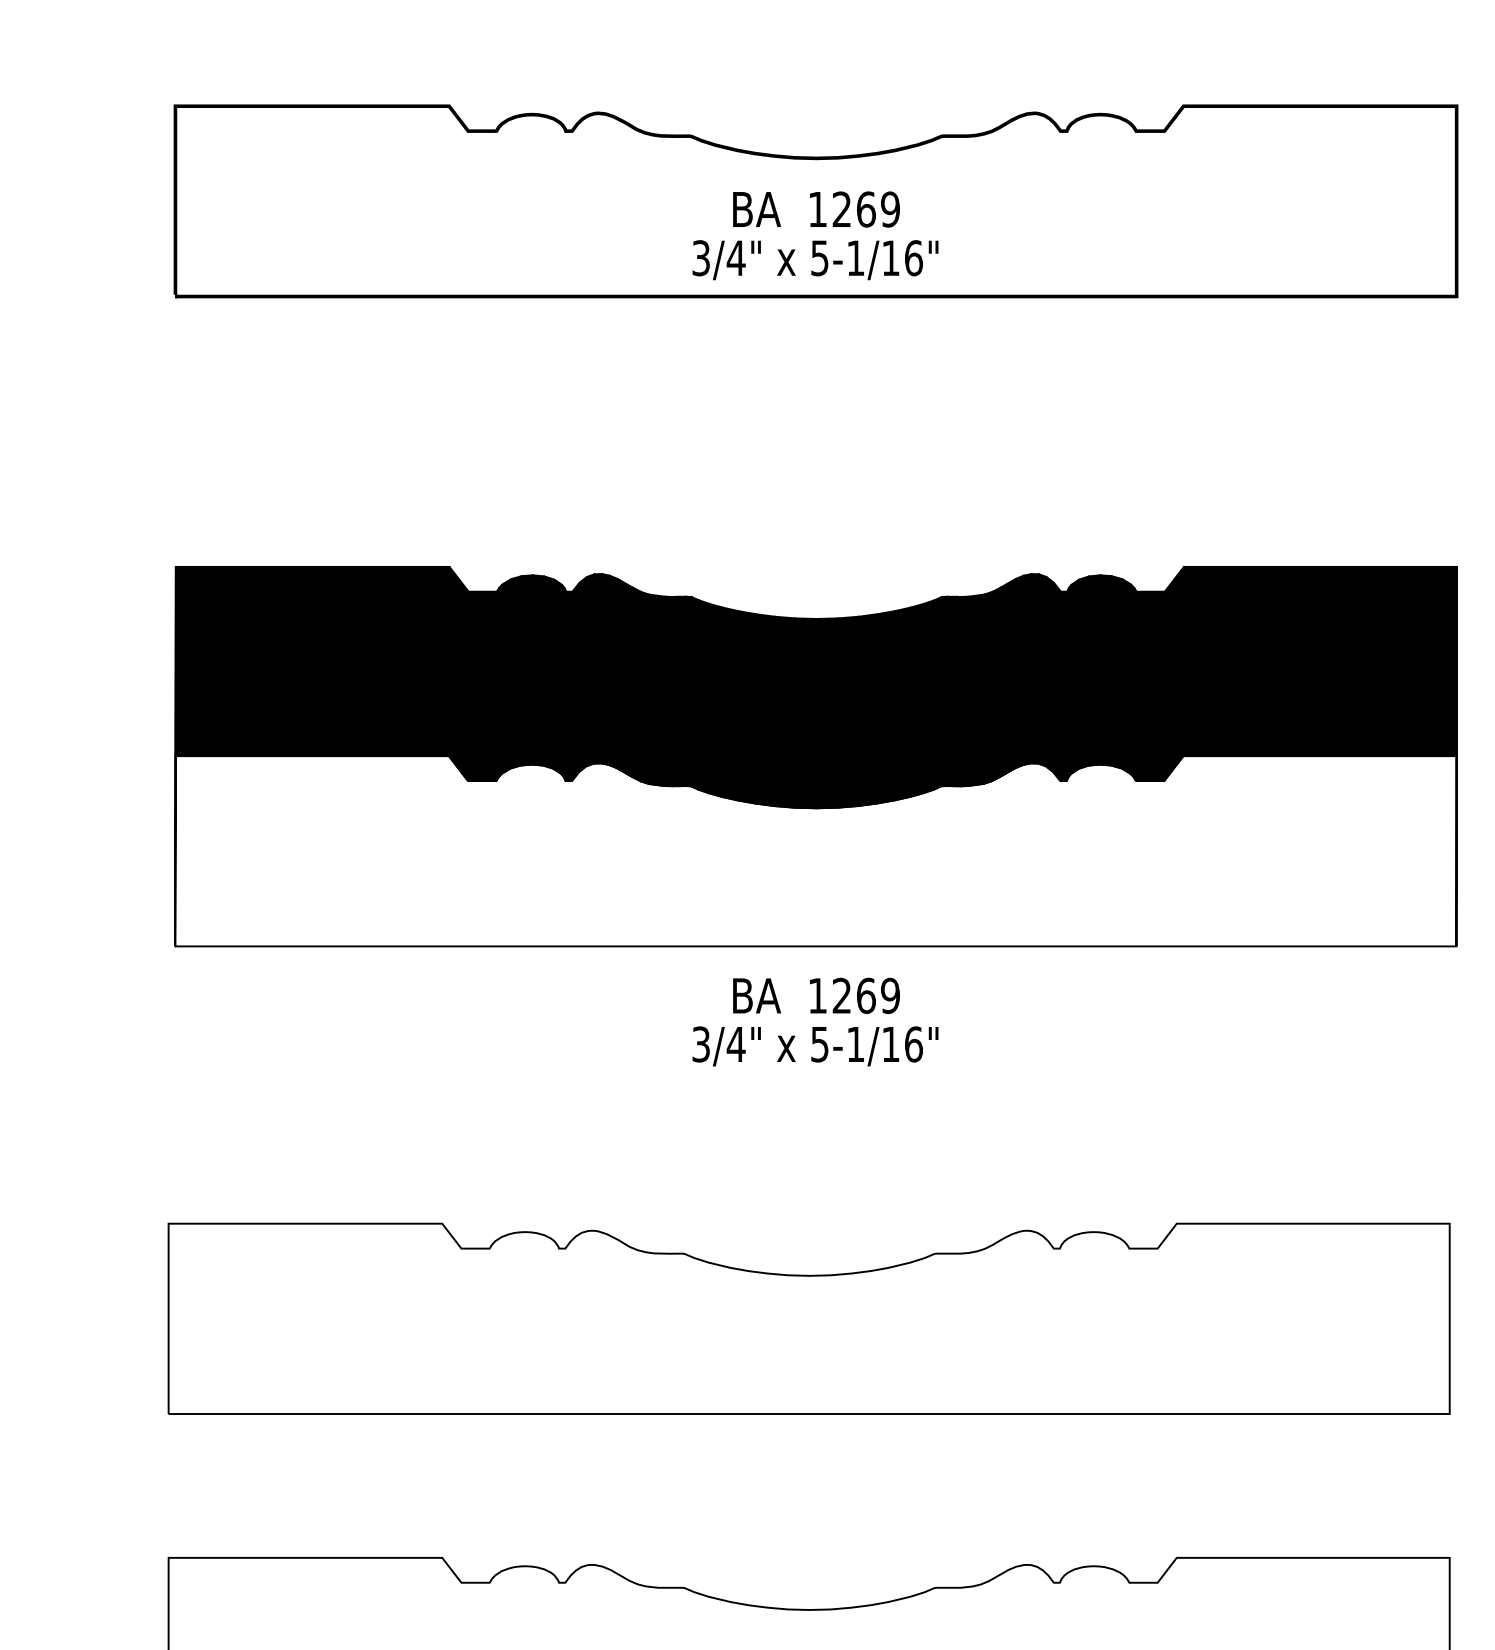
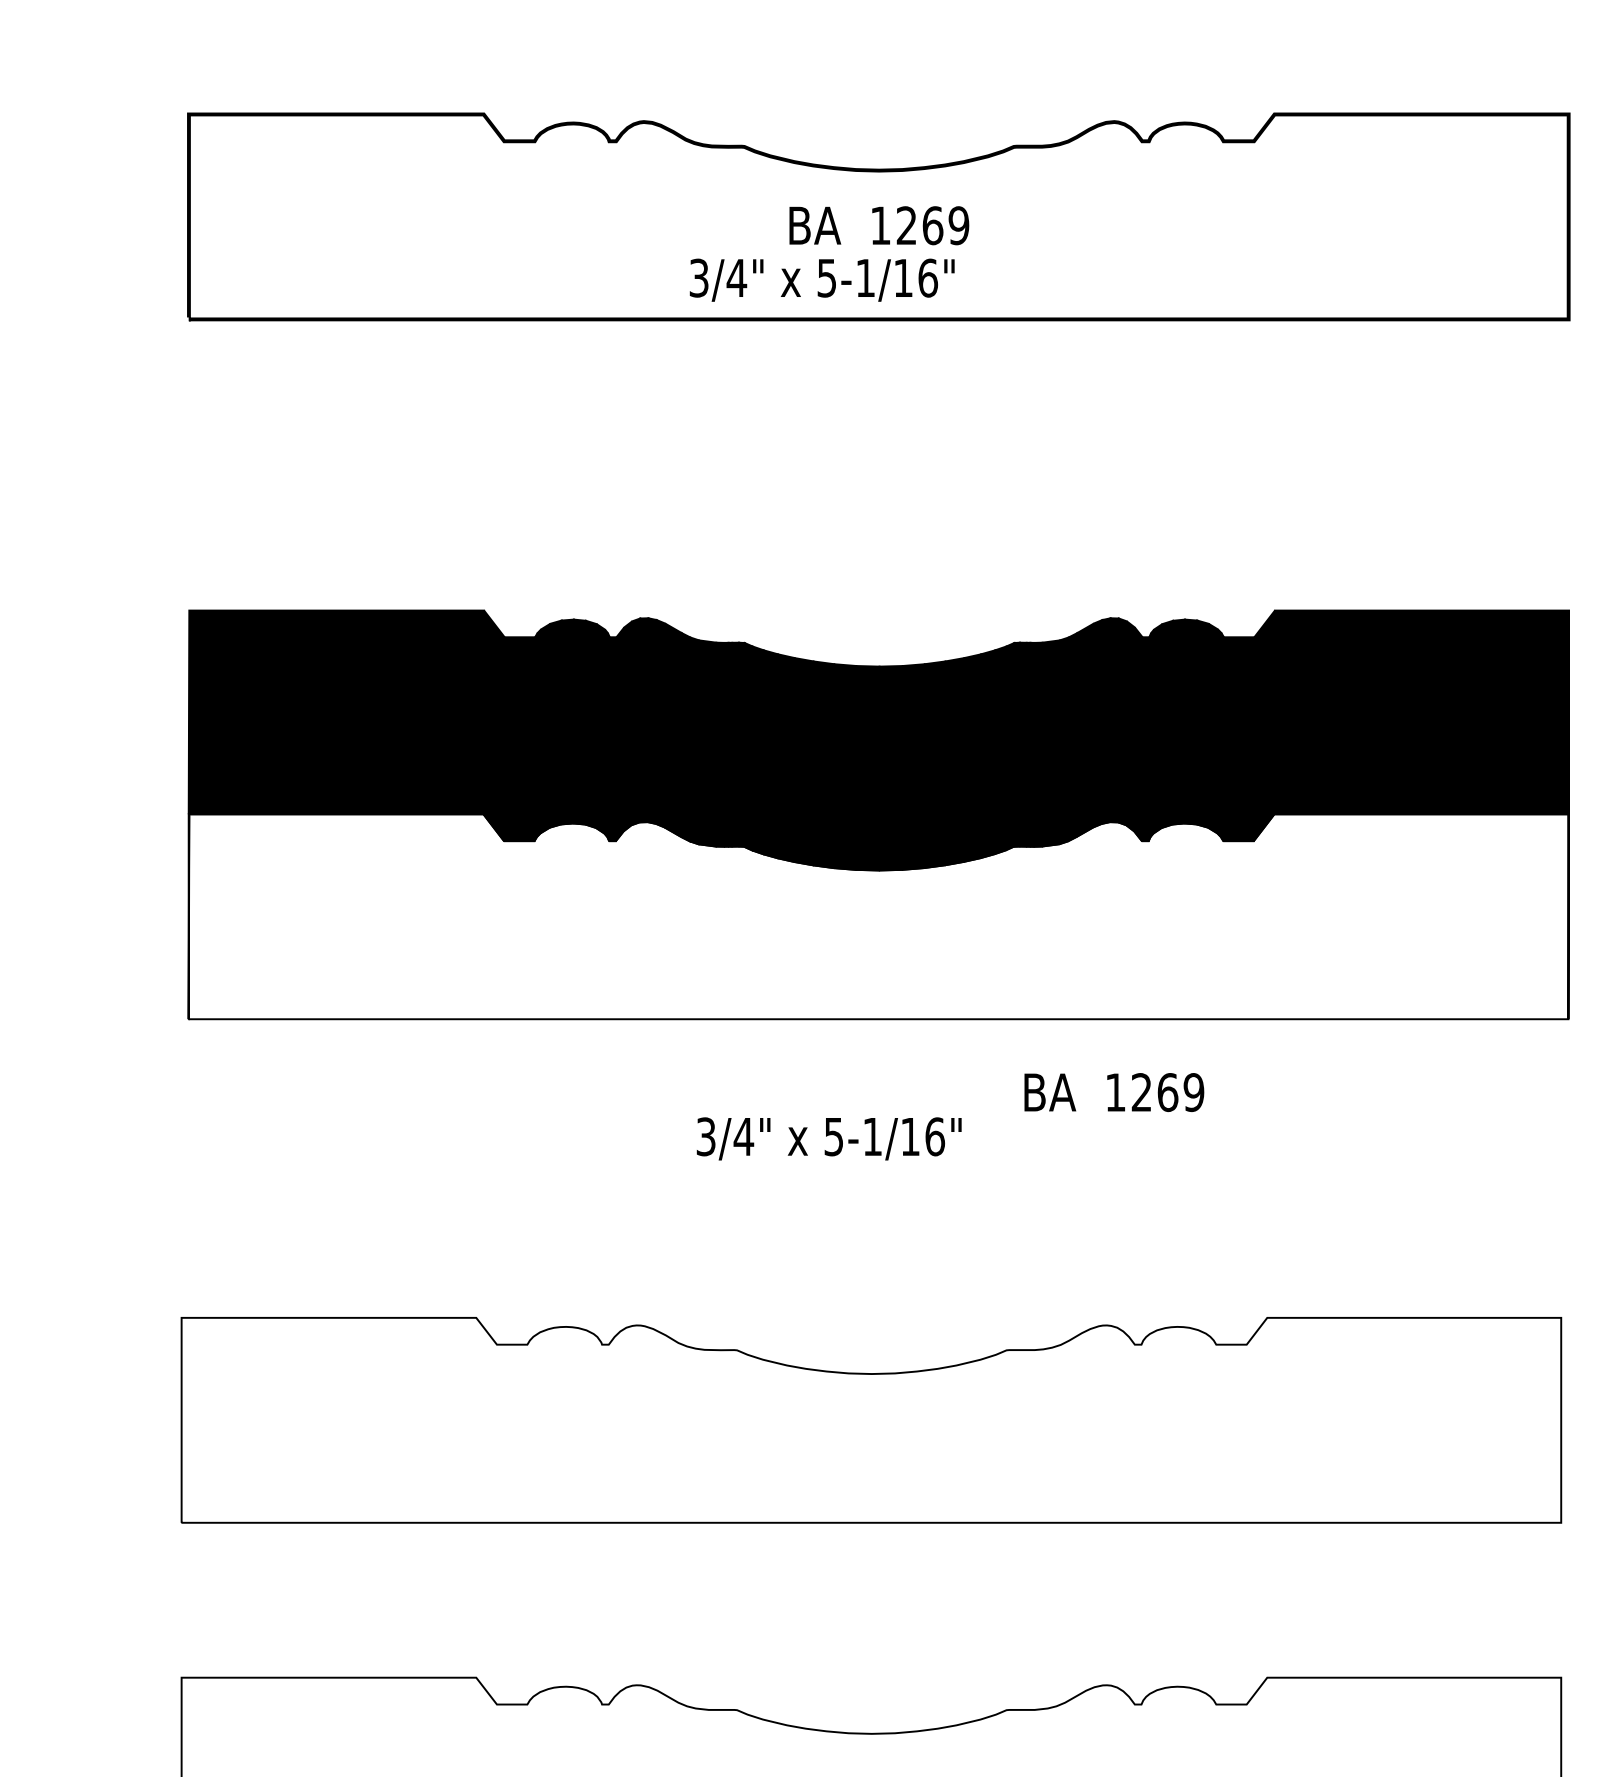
text: (814, 259) -> (821, 279), moved
text: (816, 995) -> (1114, 1092), moved
text: (814, 1046) -> (828, 1138), moved

